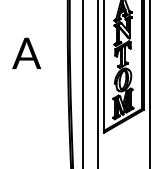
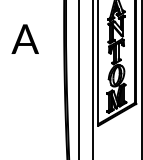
text: (26, 53) -> (25, 39), moved

